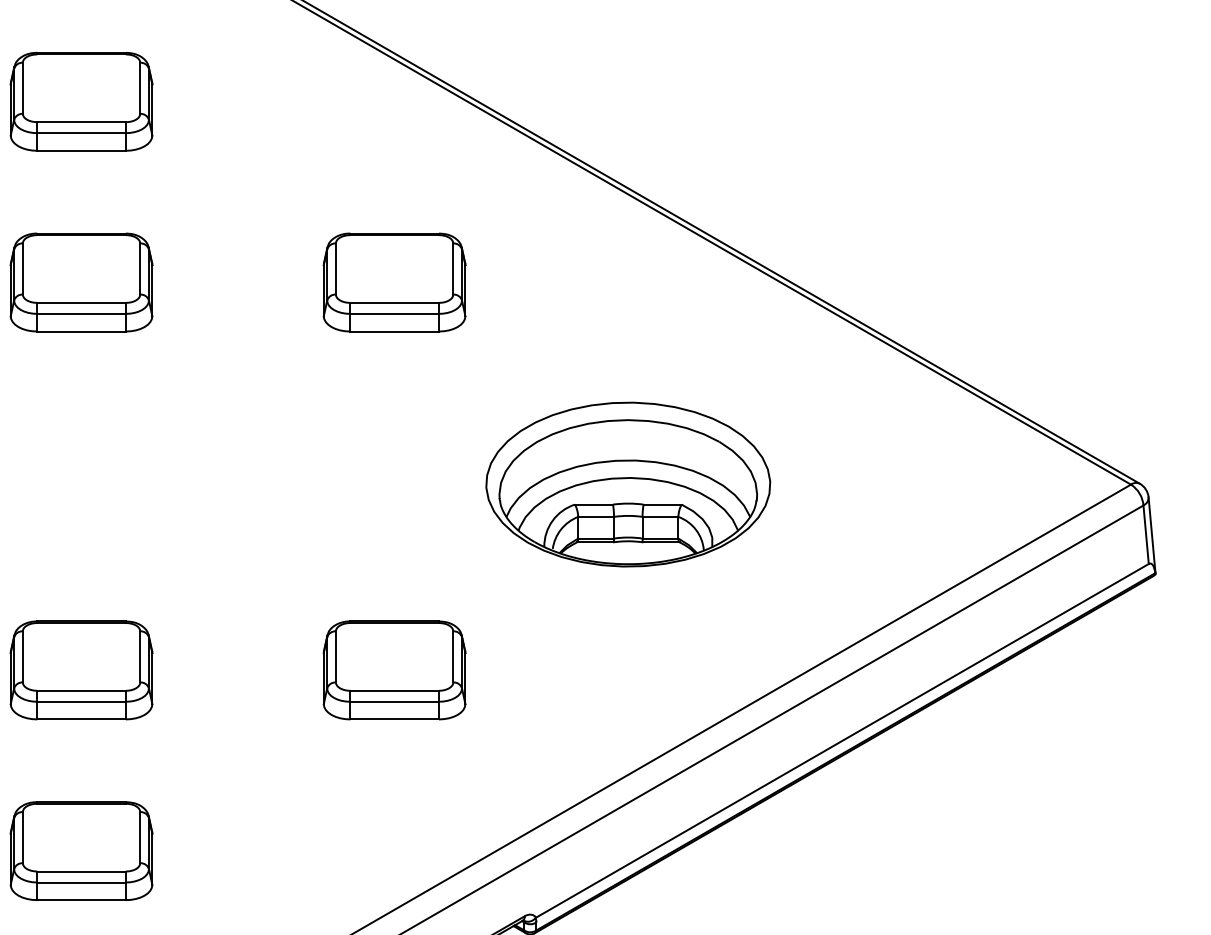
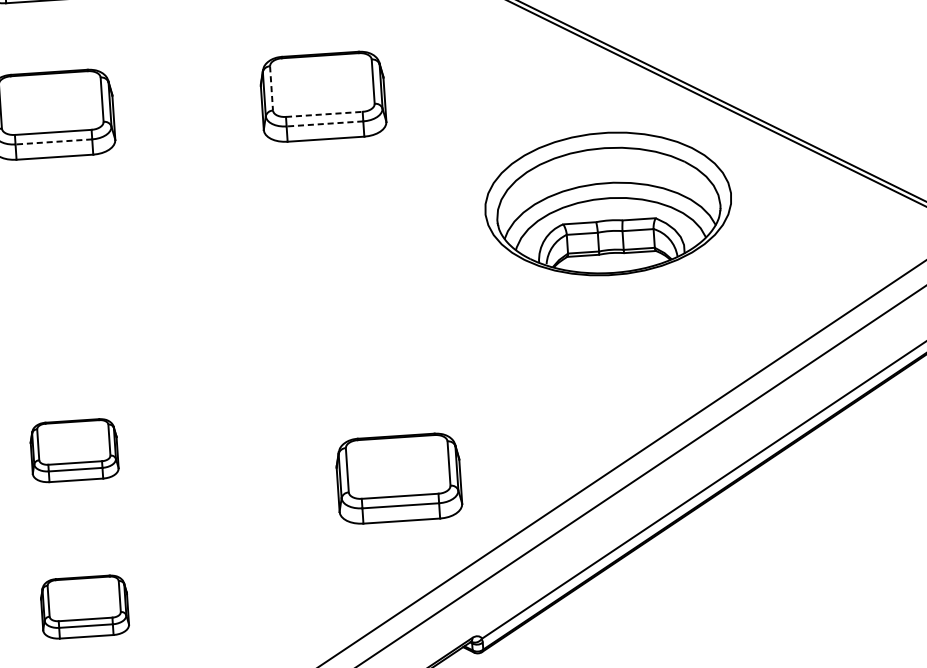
line: (335, 269) -> (271, 88), solid -> dashed
line: (395, 302) -> (325, 113), solid -> dashed
line: (81, 313) -> (53, 141), solid -> dashed
line: (394, 313) -> (324, 123), solid -> dashed
part: (628, 484) -> (608, 203), moved
part: (81, 670) -> (74, 450), size x0.7
part: (394, 670) -> (398, 478), moved
part: (81, 850) -> (84, 606), size x0.7

